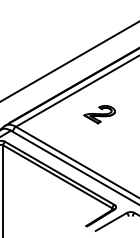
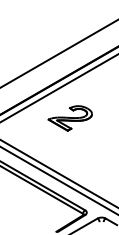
part: (99, 114) -> (69, 118), size x1.4

